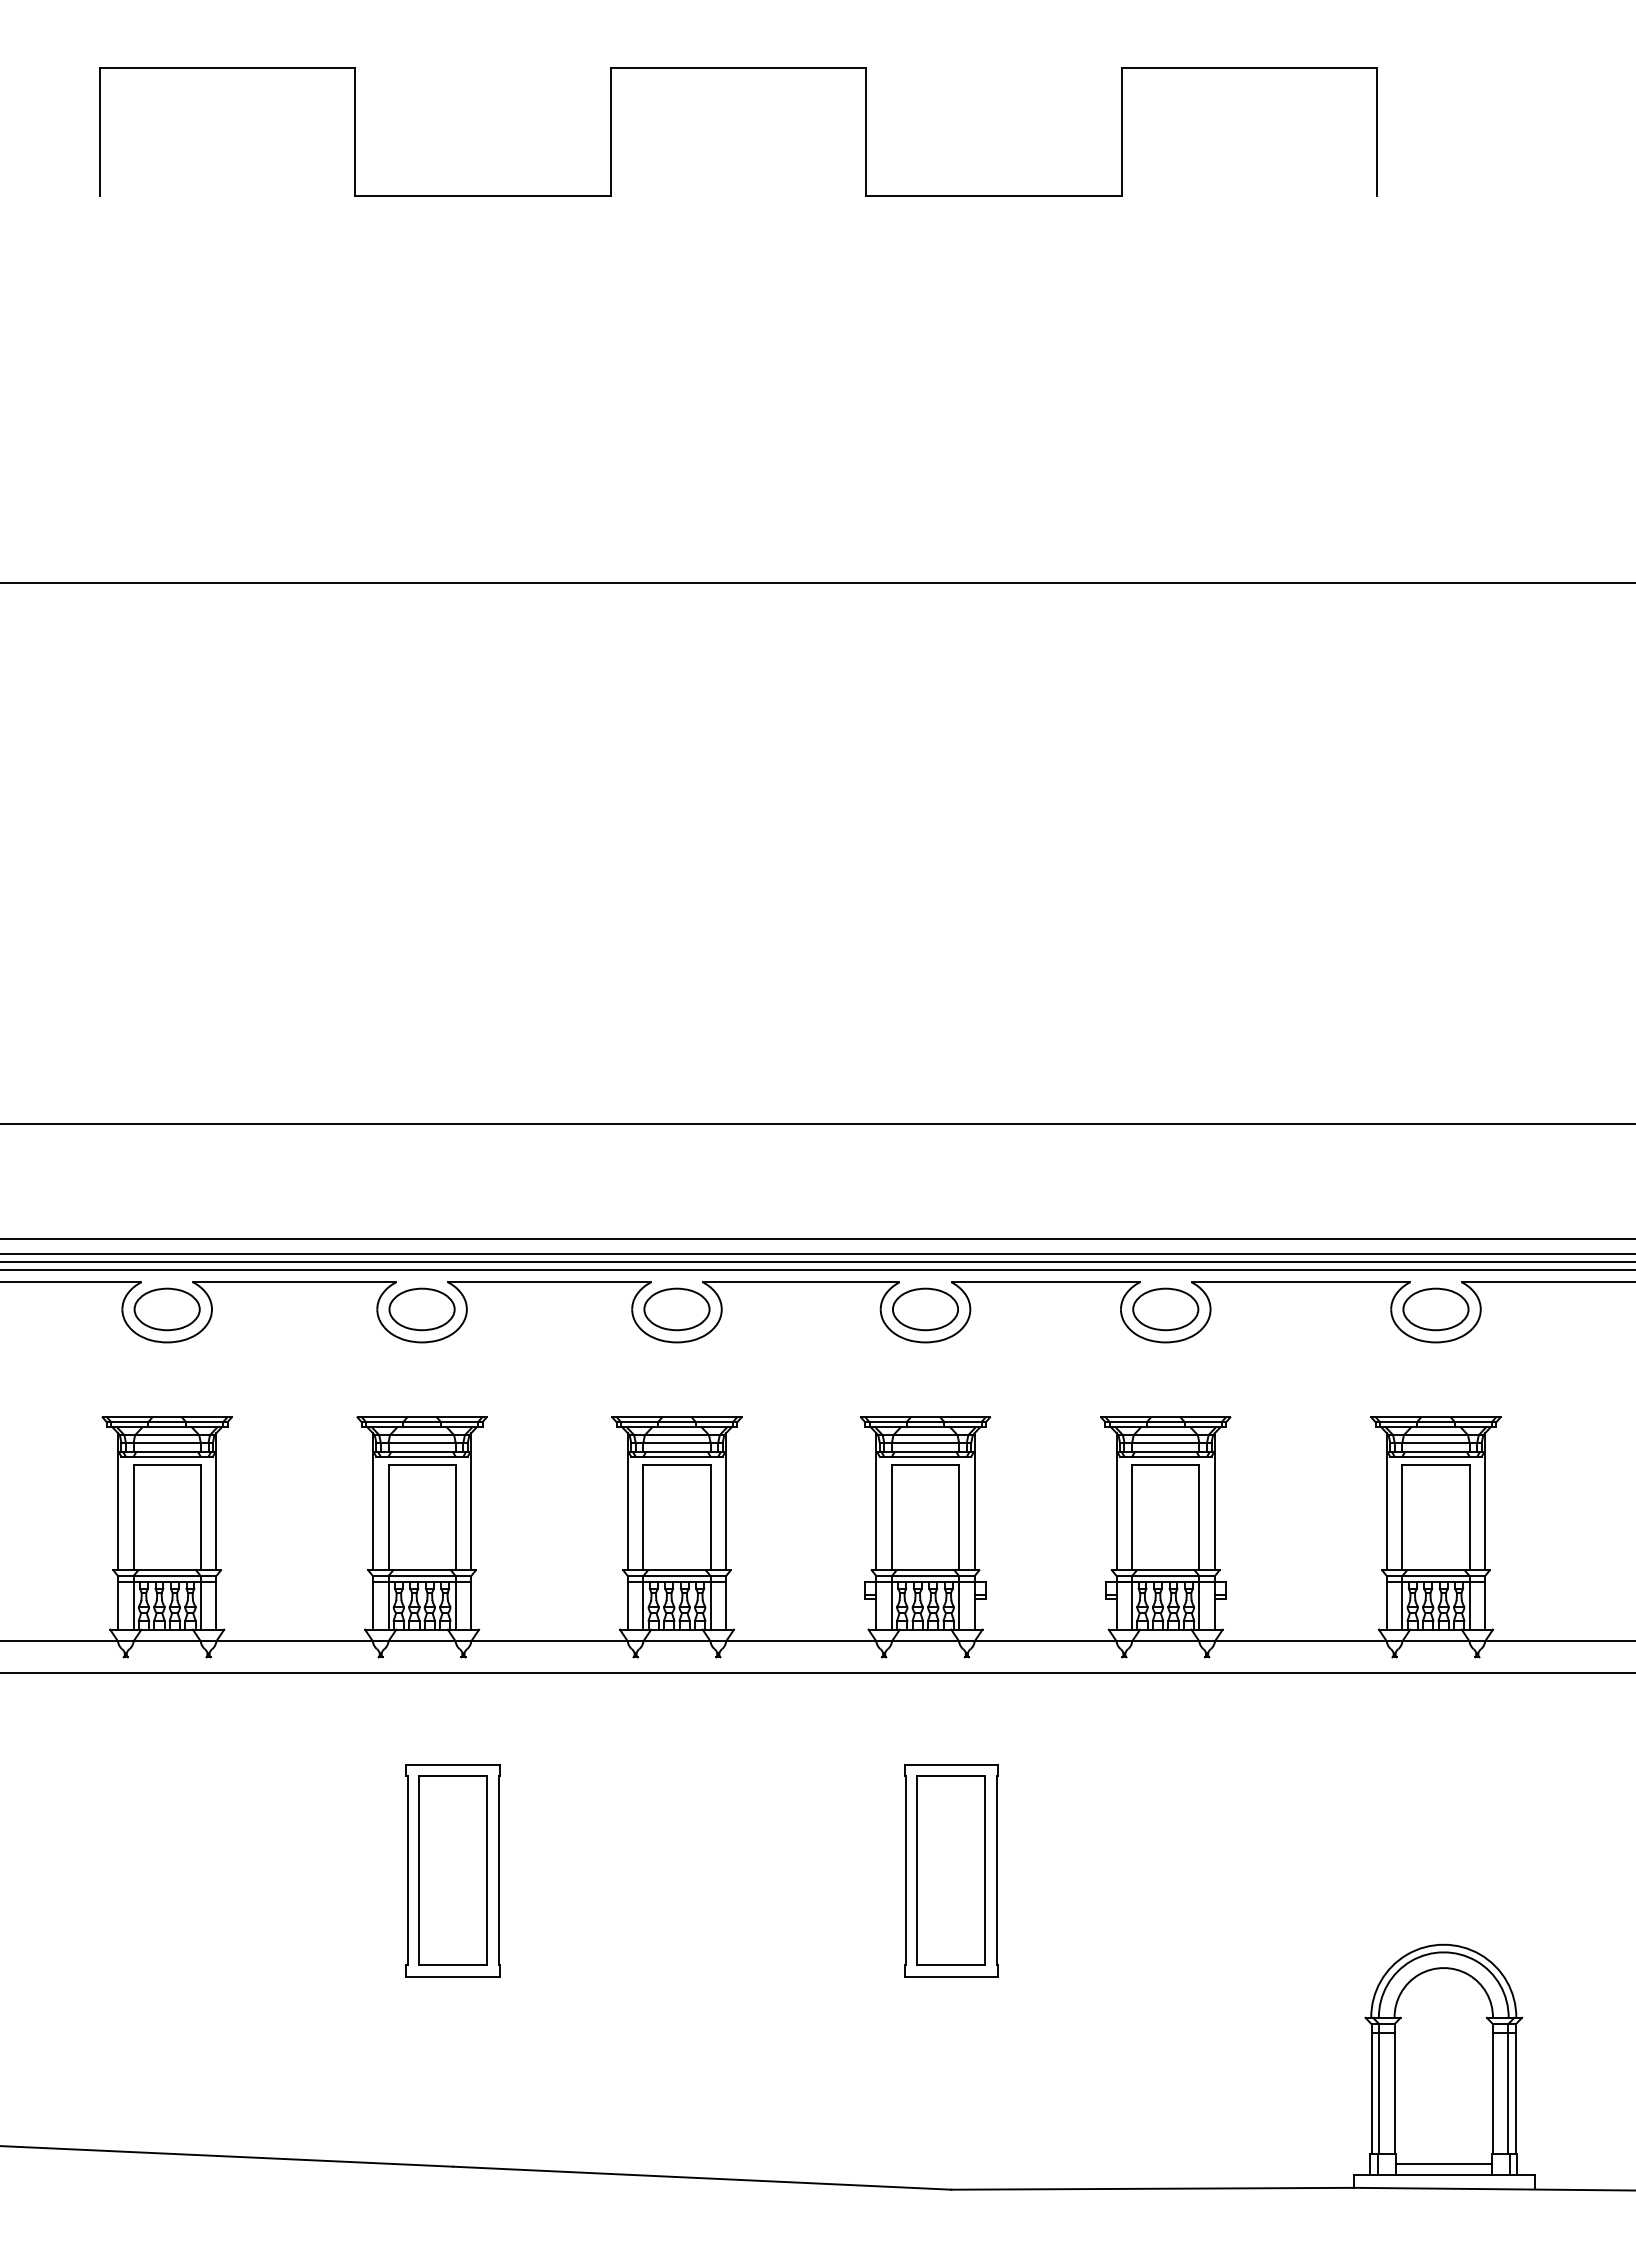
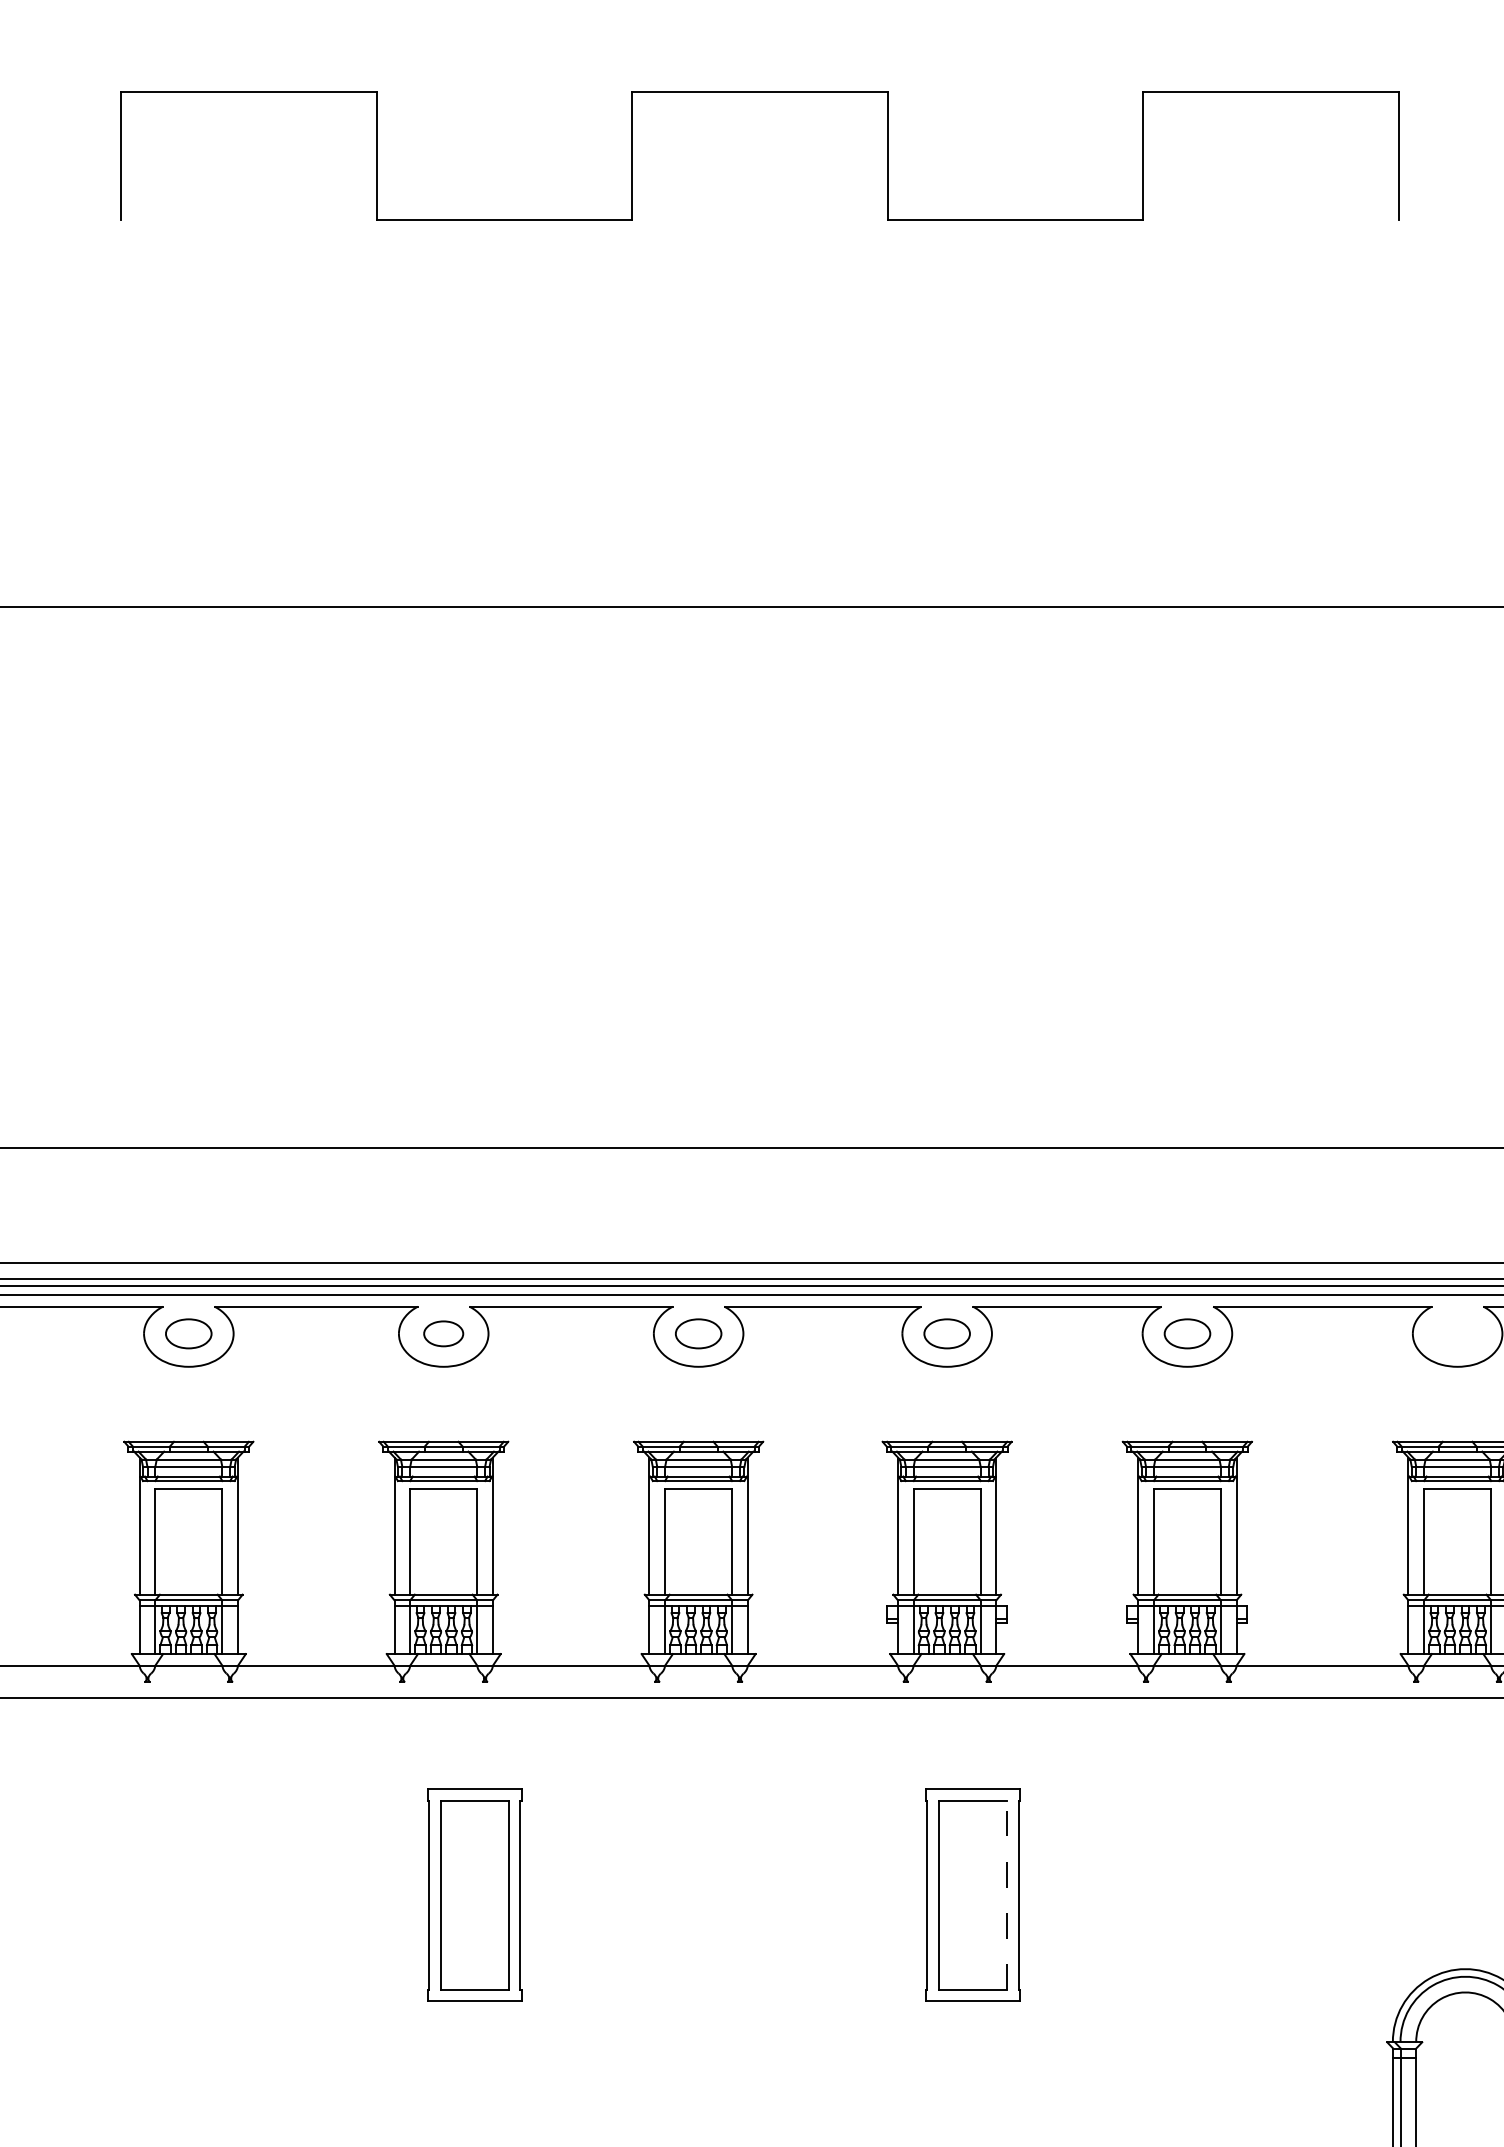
part: (166, 1309) -> (188, 1333), size x0.7
part: (421, 1309) -> (443, 1333), size x0.6
part: (676, 1309) -> (698, 1333), size x0.7
part: (925, 1309) -> (947, 1333), size x0.7
part: (1165, 1309) -> (1187, 1333), size x0.7
part: (1435, 1309) -> (1457, 1333), removed
line: (985, 1870) -> (1007, 1894), solid -> dashed

